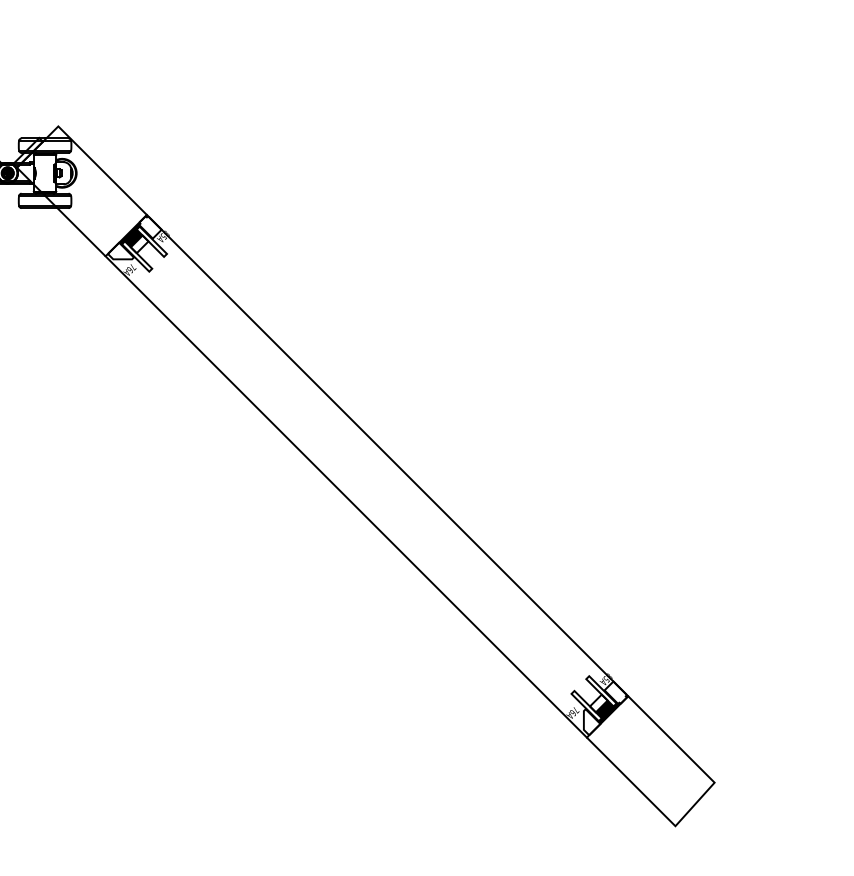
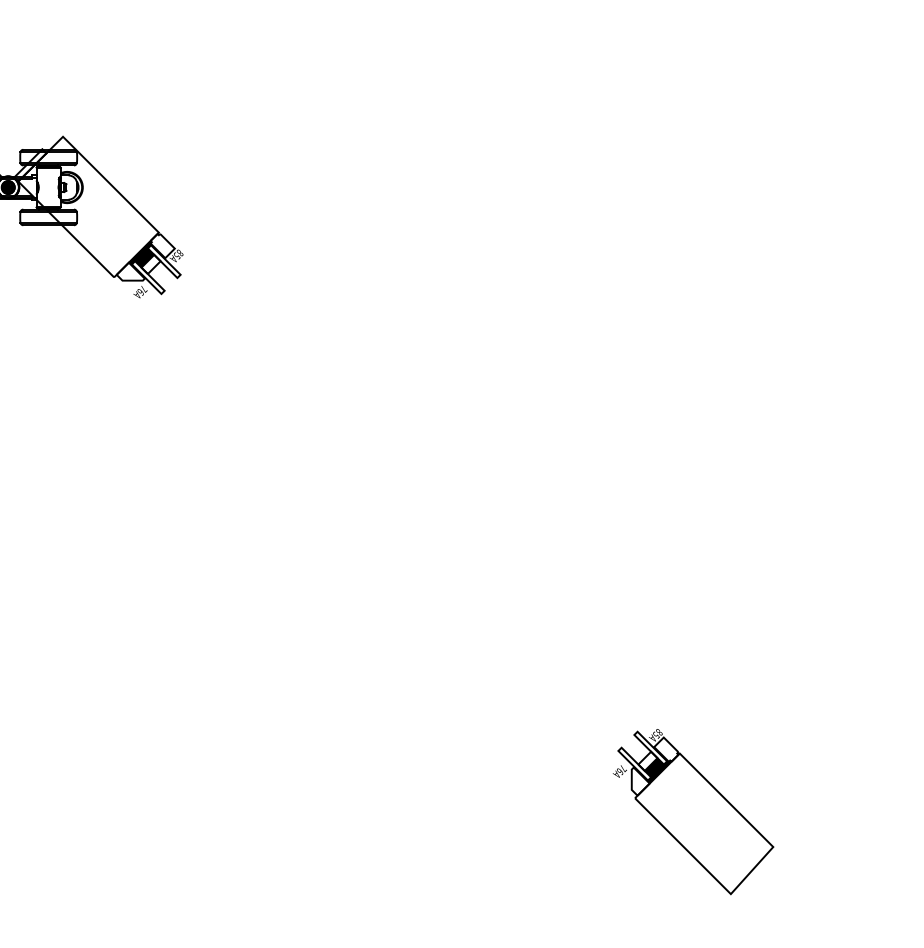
line: (386, 455) -> (418, 492), removed
line: (346, 496) -> (374, 537), removed

